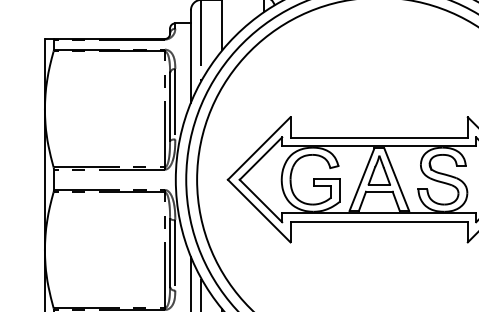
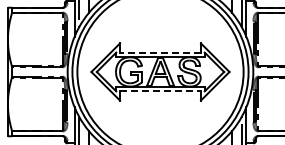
line: (377, 137) -> (159, 52), solid -> dashed
line: (379, 222) -> (160, 91), solid -> dashed

